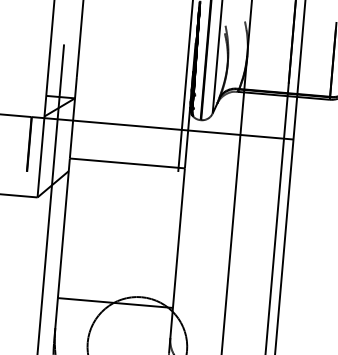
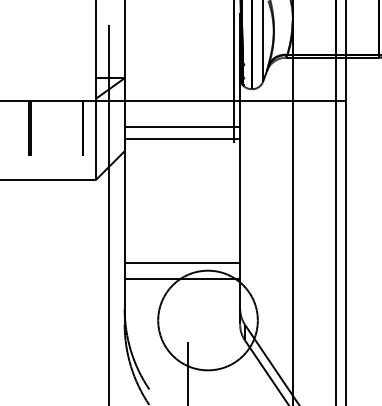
line: (128, 151) -> (182, 126), added
line: (116, 287) -> (182, 263), added

